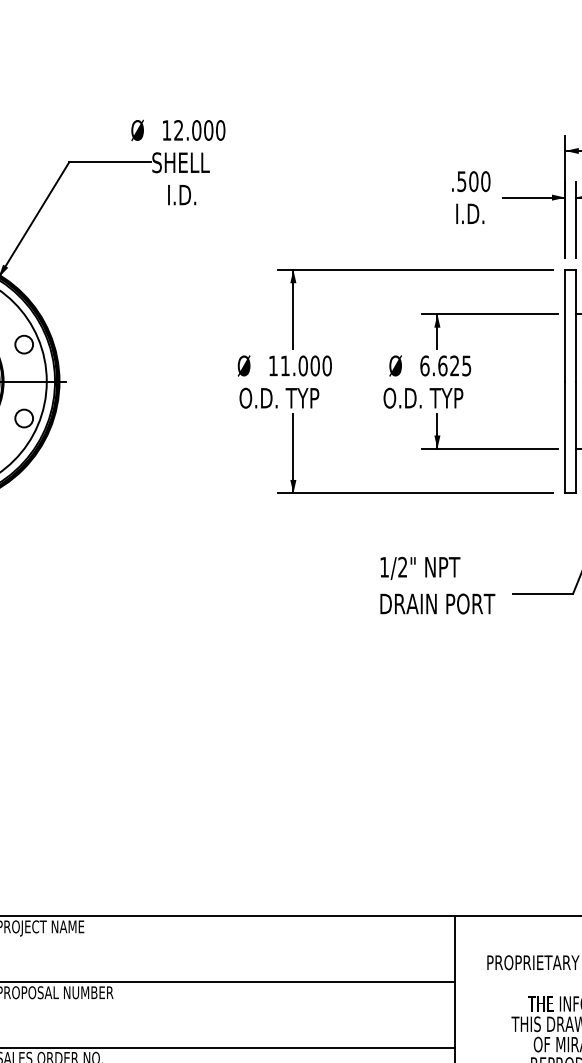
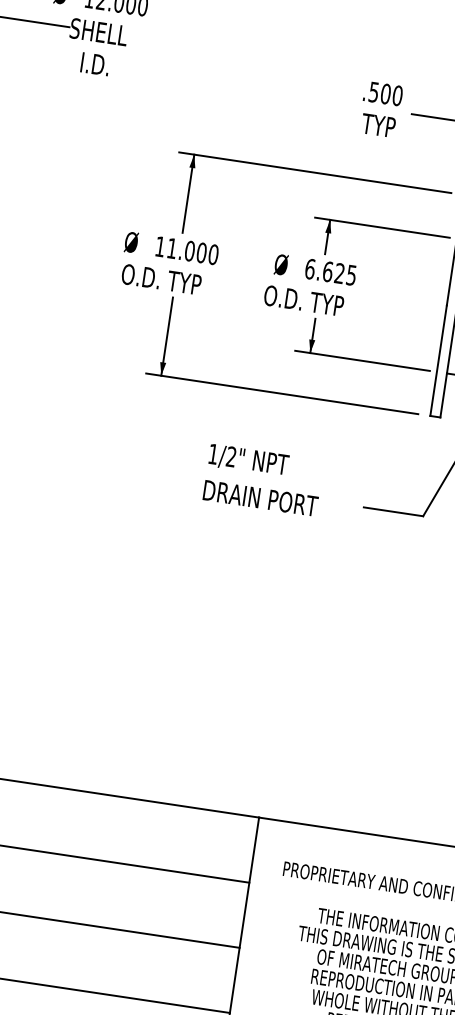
text: (470, 213) -> (377, 125), I.D. -> TYP
text: (437, 585) -> (263, 480), moved

